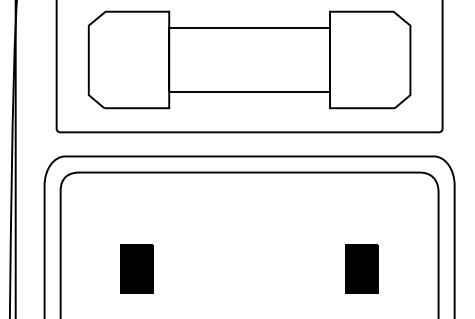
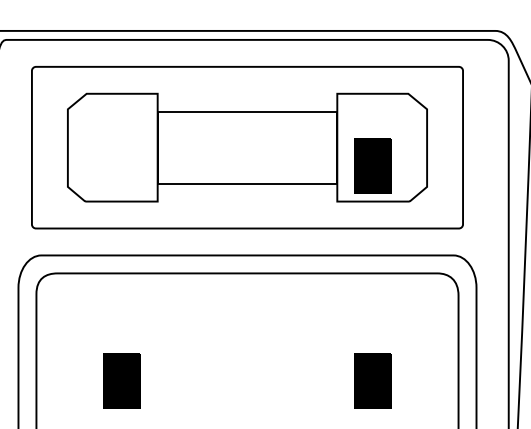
part: (361, 75) -> (372, 165), added

